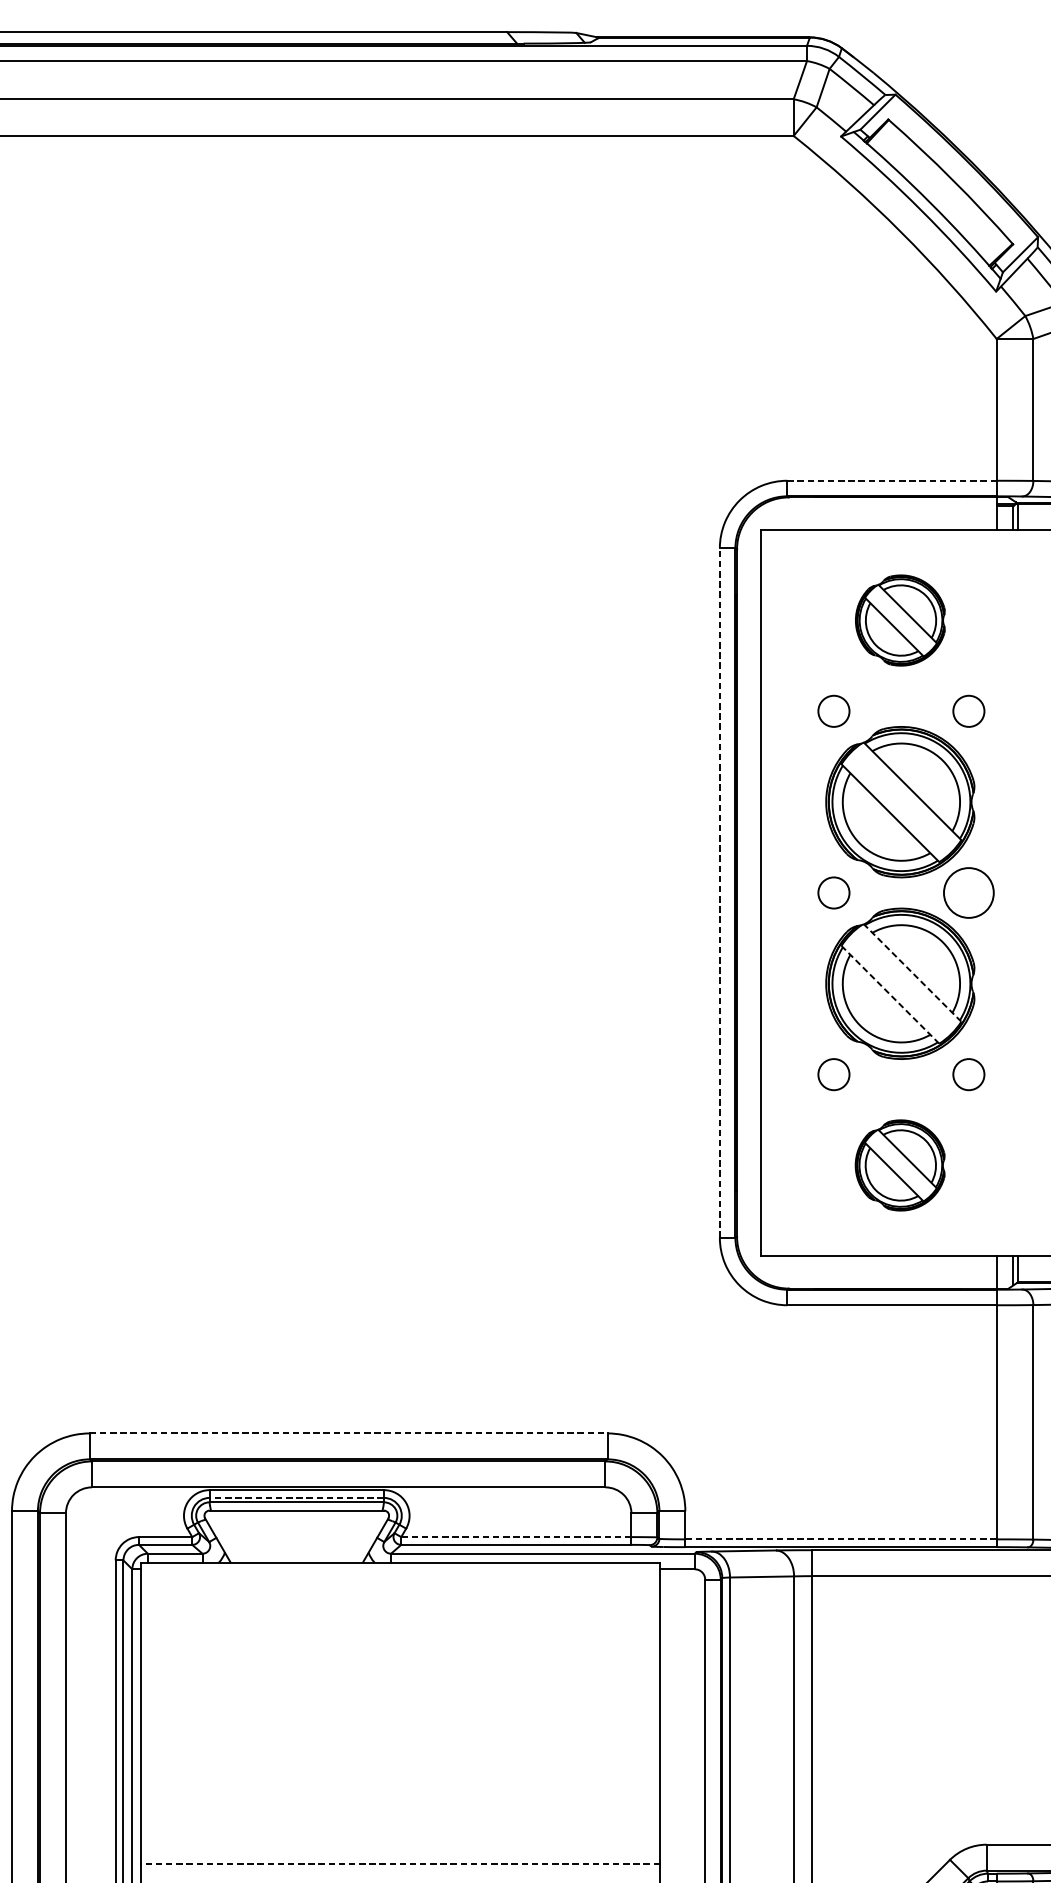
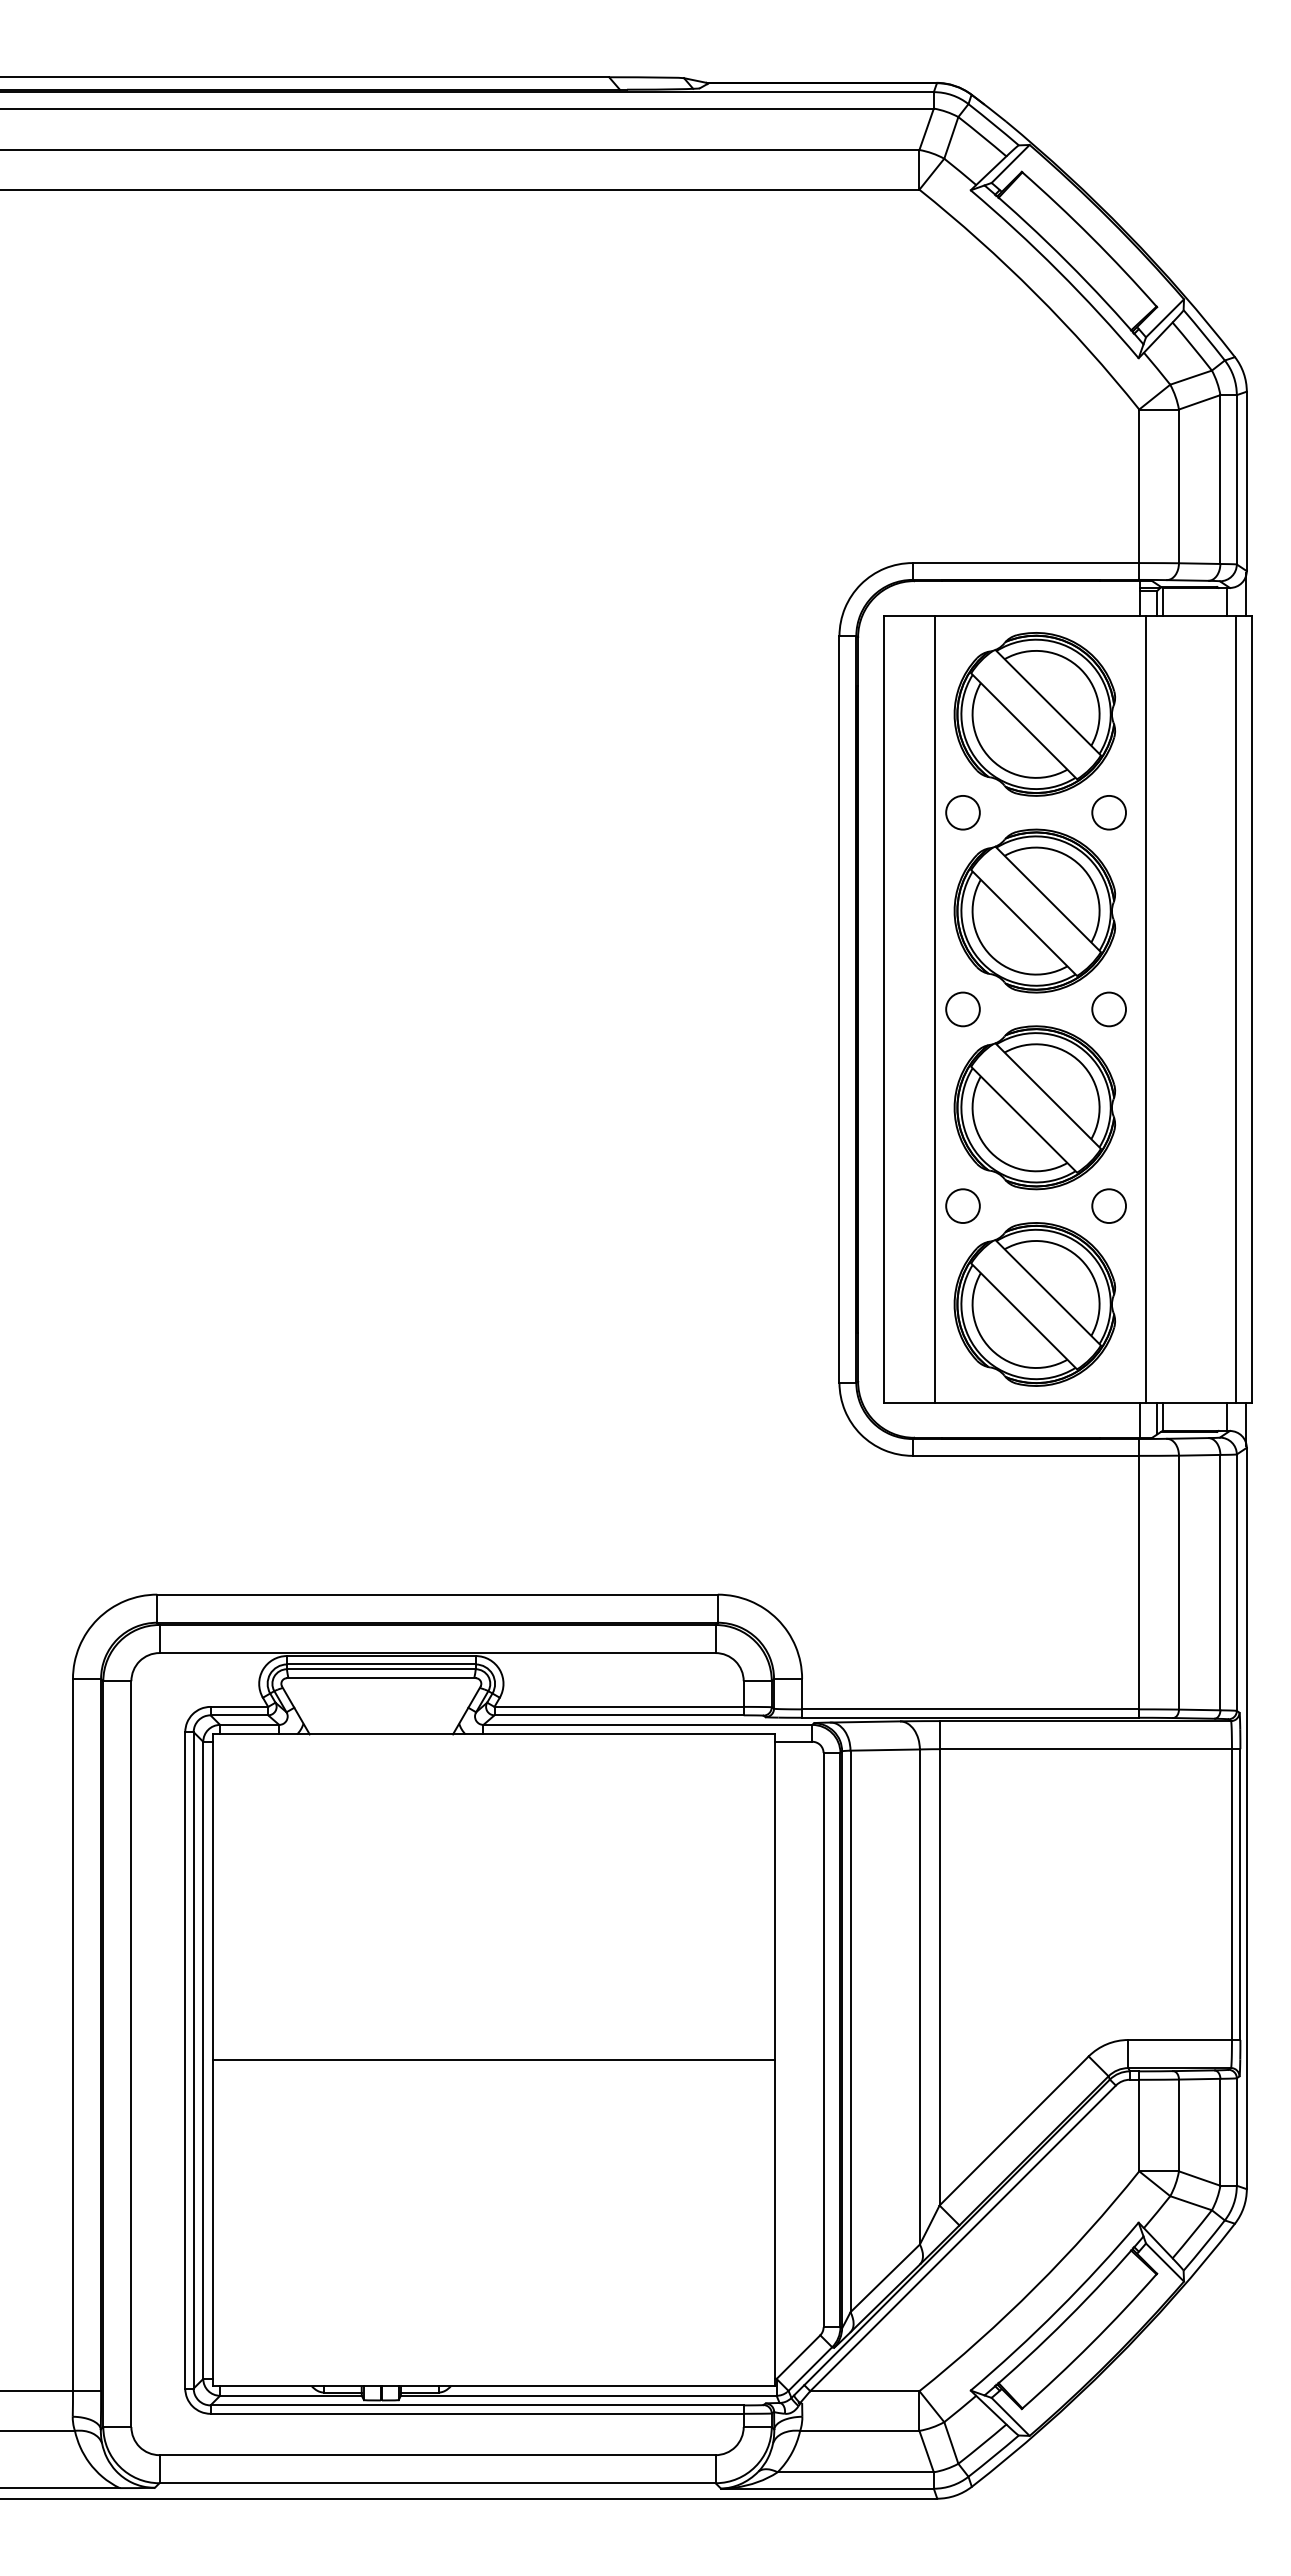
line: (892, 481) -> (1026, 563), dashed -> solid
part: (899, 620) -> (1034, 714), size x1.67
line: (719, 892) -> (839, 1008), dashed -> solid
line: (807, 893) -> (934, 1009), added
circle: (969, 893) -> (1109, 1009), size x0.62
line: (1002, 893) -> (1145, 1009), added
line: (912, 973) -> (1048, 1096), dashed -> solid
line: (890, 994) -> (1024, 1119), dashed -> solid
part: (899, 1165) -> (1034, 1304), size x1.67
line: (349, 1433) -> (438, 1594), dashed -> solid
line: (295, 1497) -> (380, 1664), dashed -> solid
line: (516, 1536) -> (619, 1706), dashed -> solid
line: (840, 1539) -> (970, 1709), dashed -> solid
line: (400, 1863) -> (493, 2060), dashed -> solid

